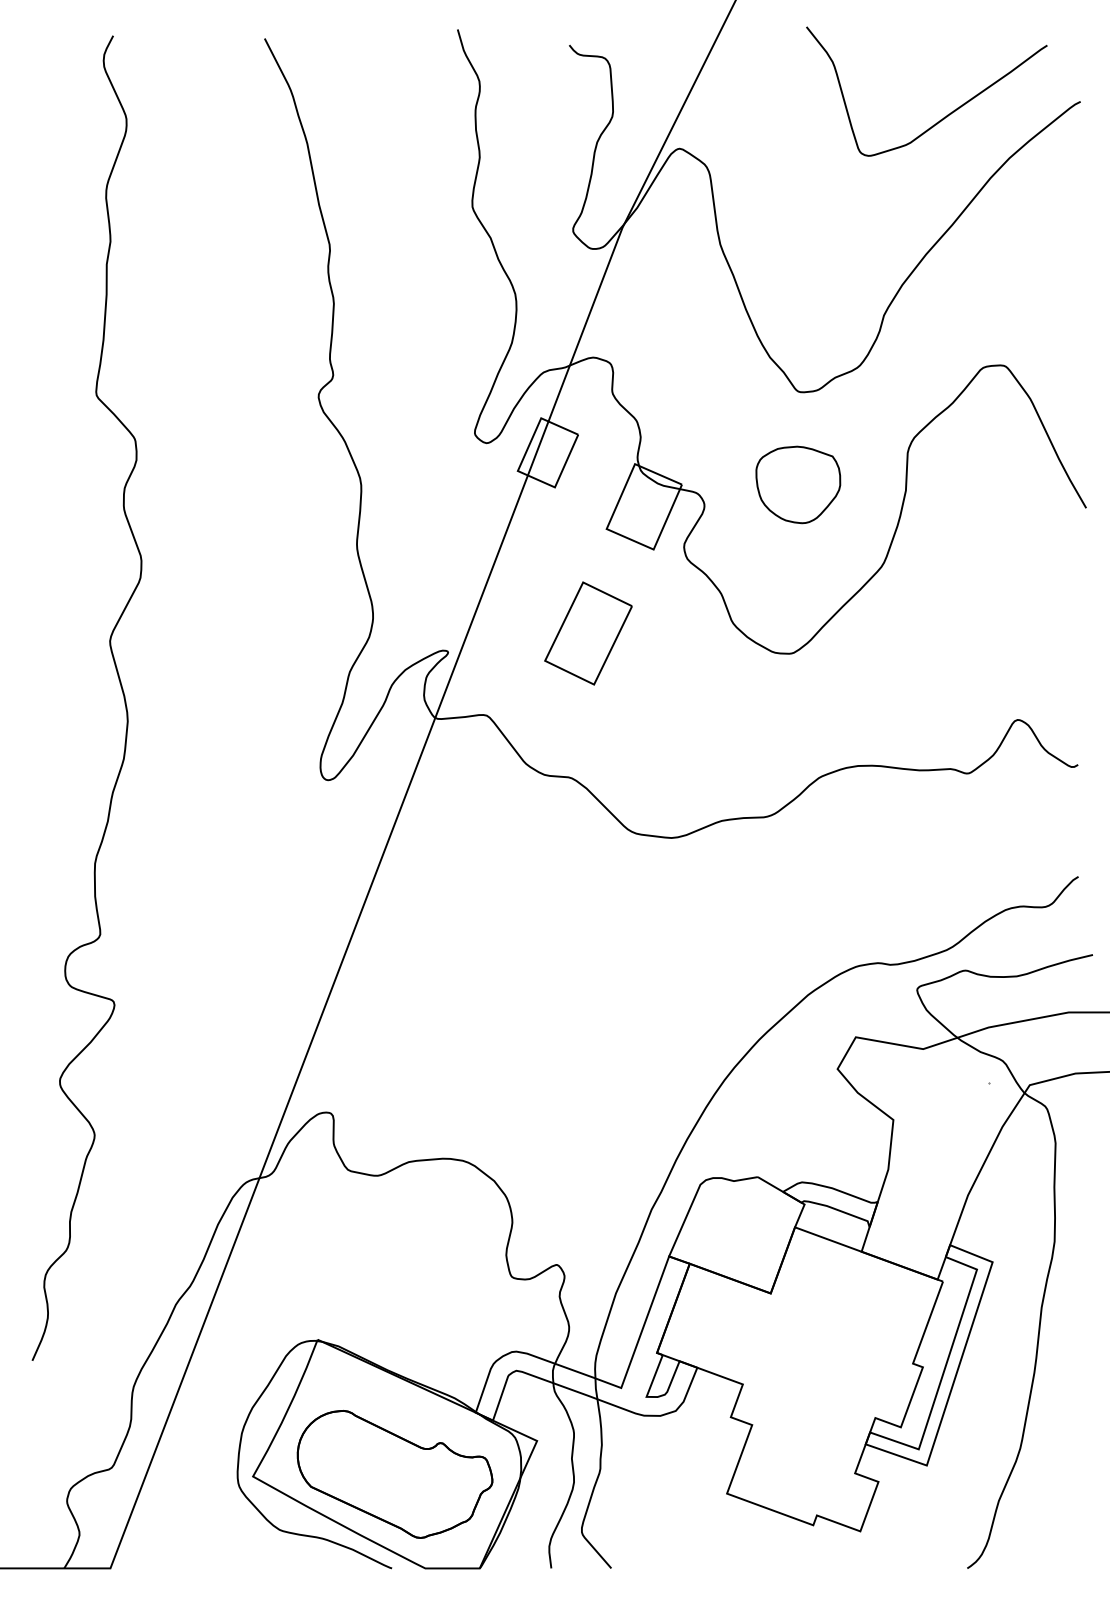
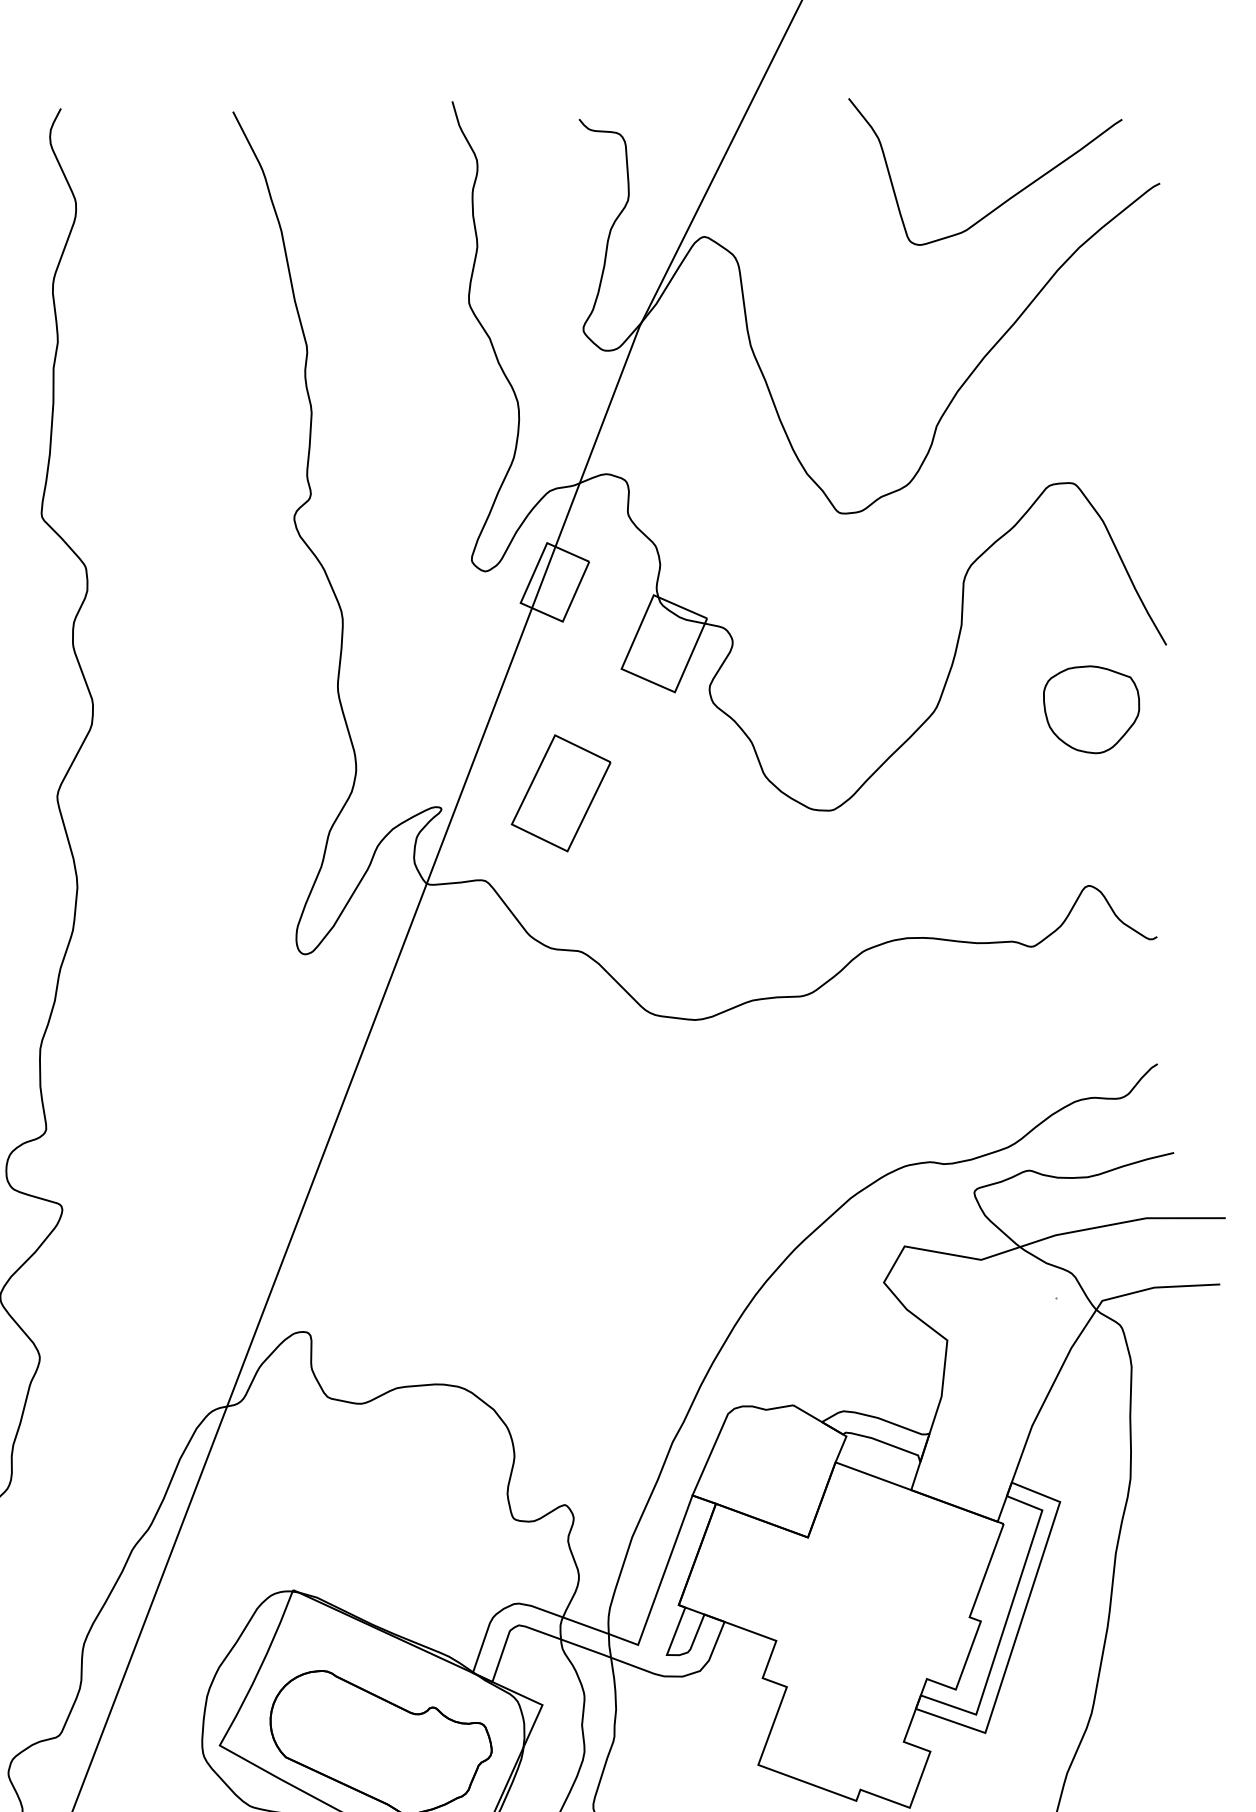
part: (798, 484) -> (1091, 709), moved
part: (588, 633) -> (561, 793), moved

